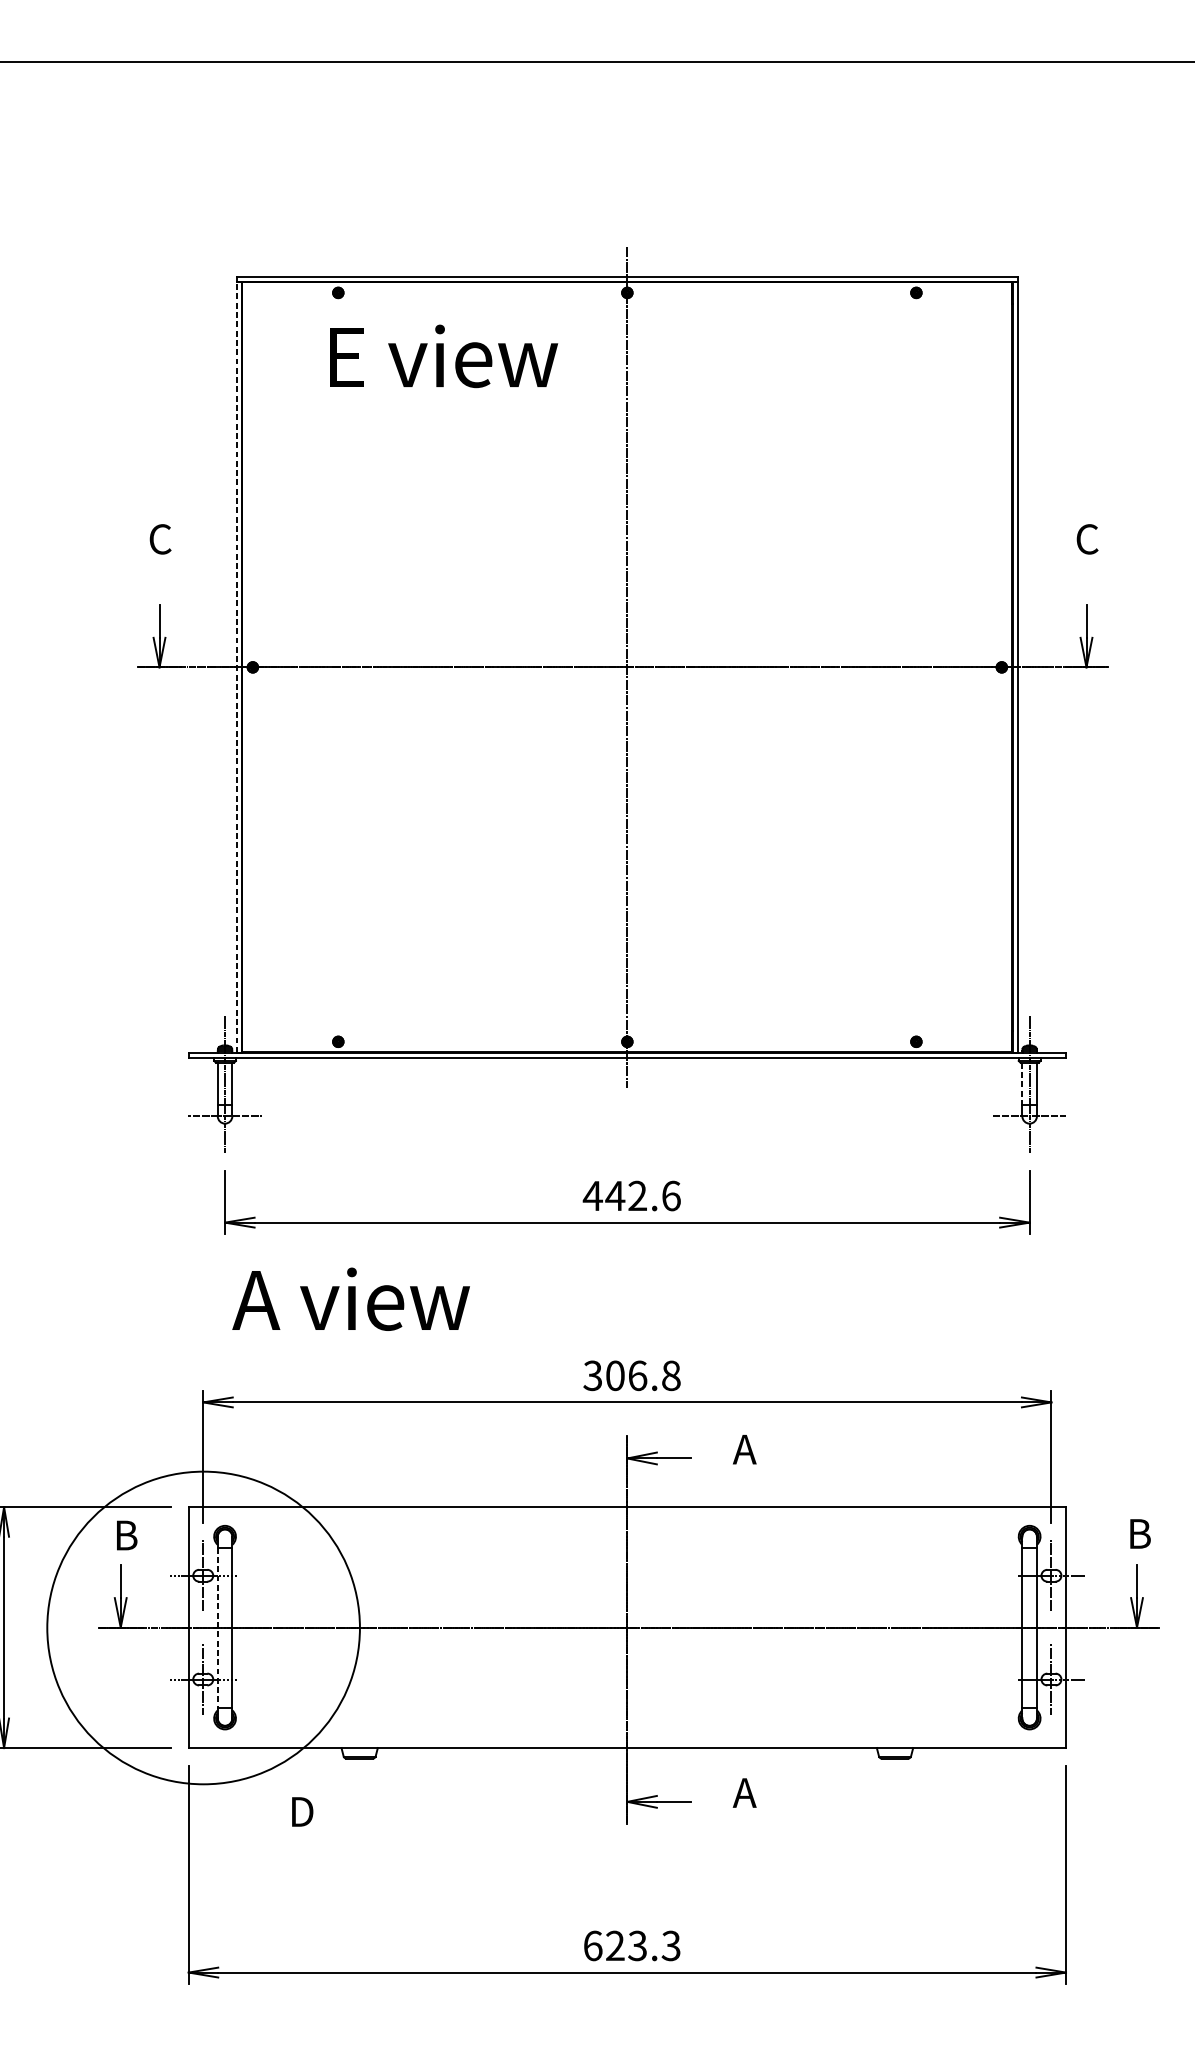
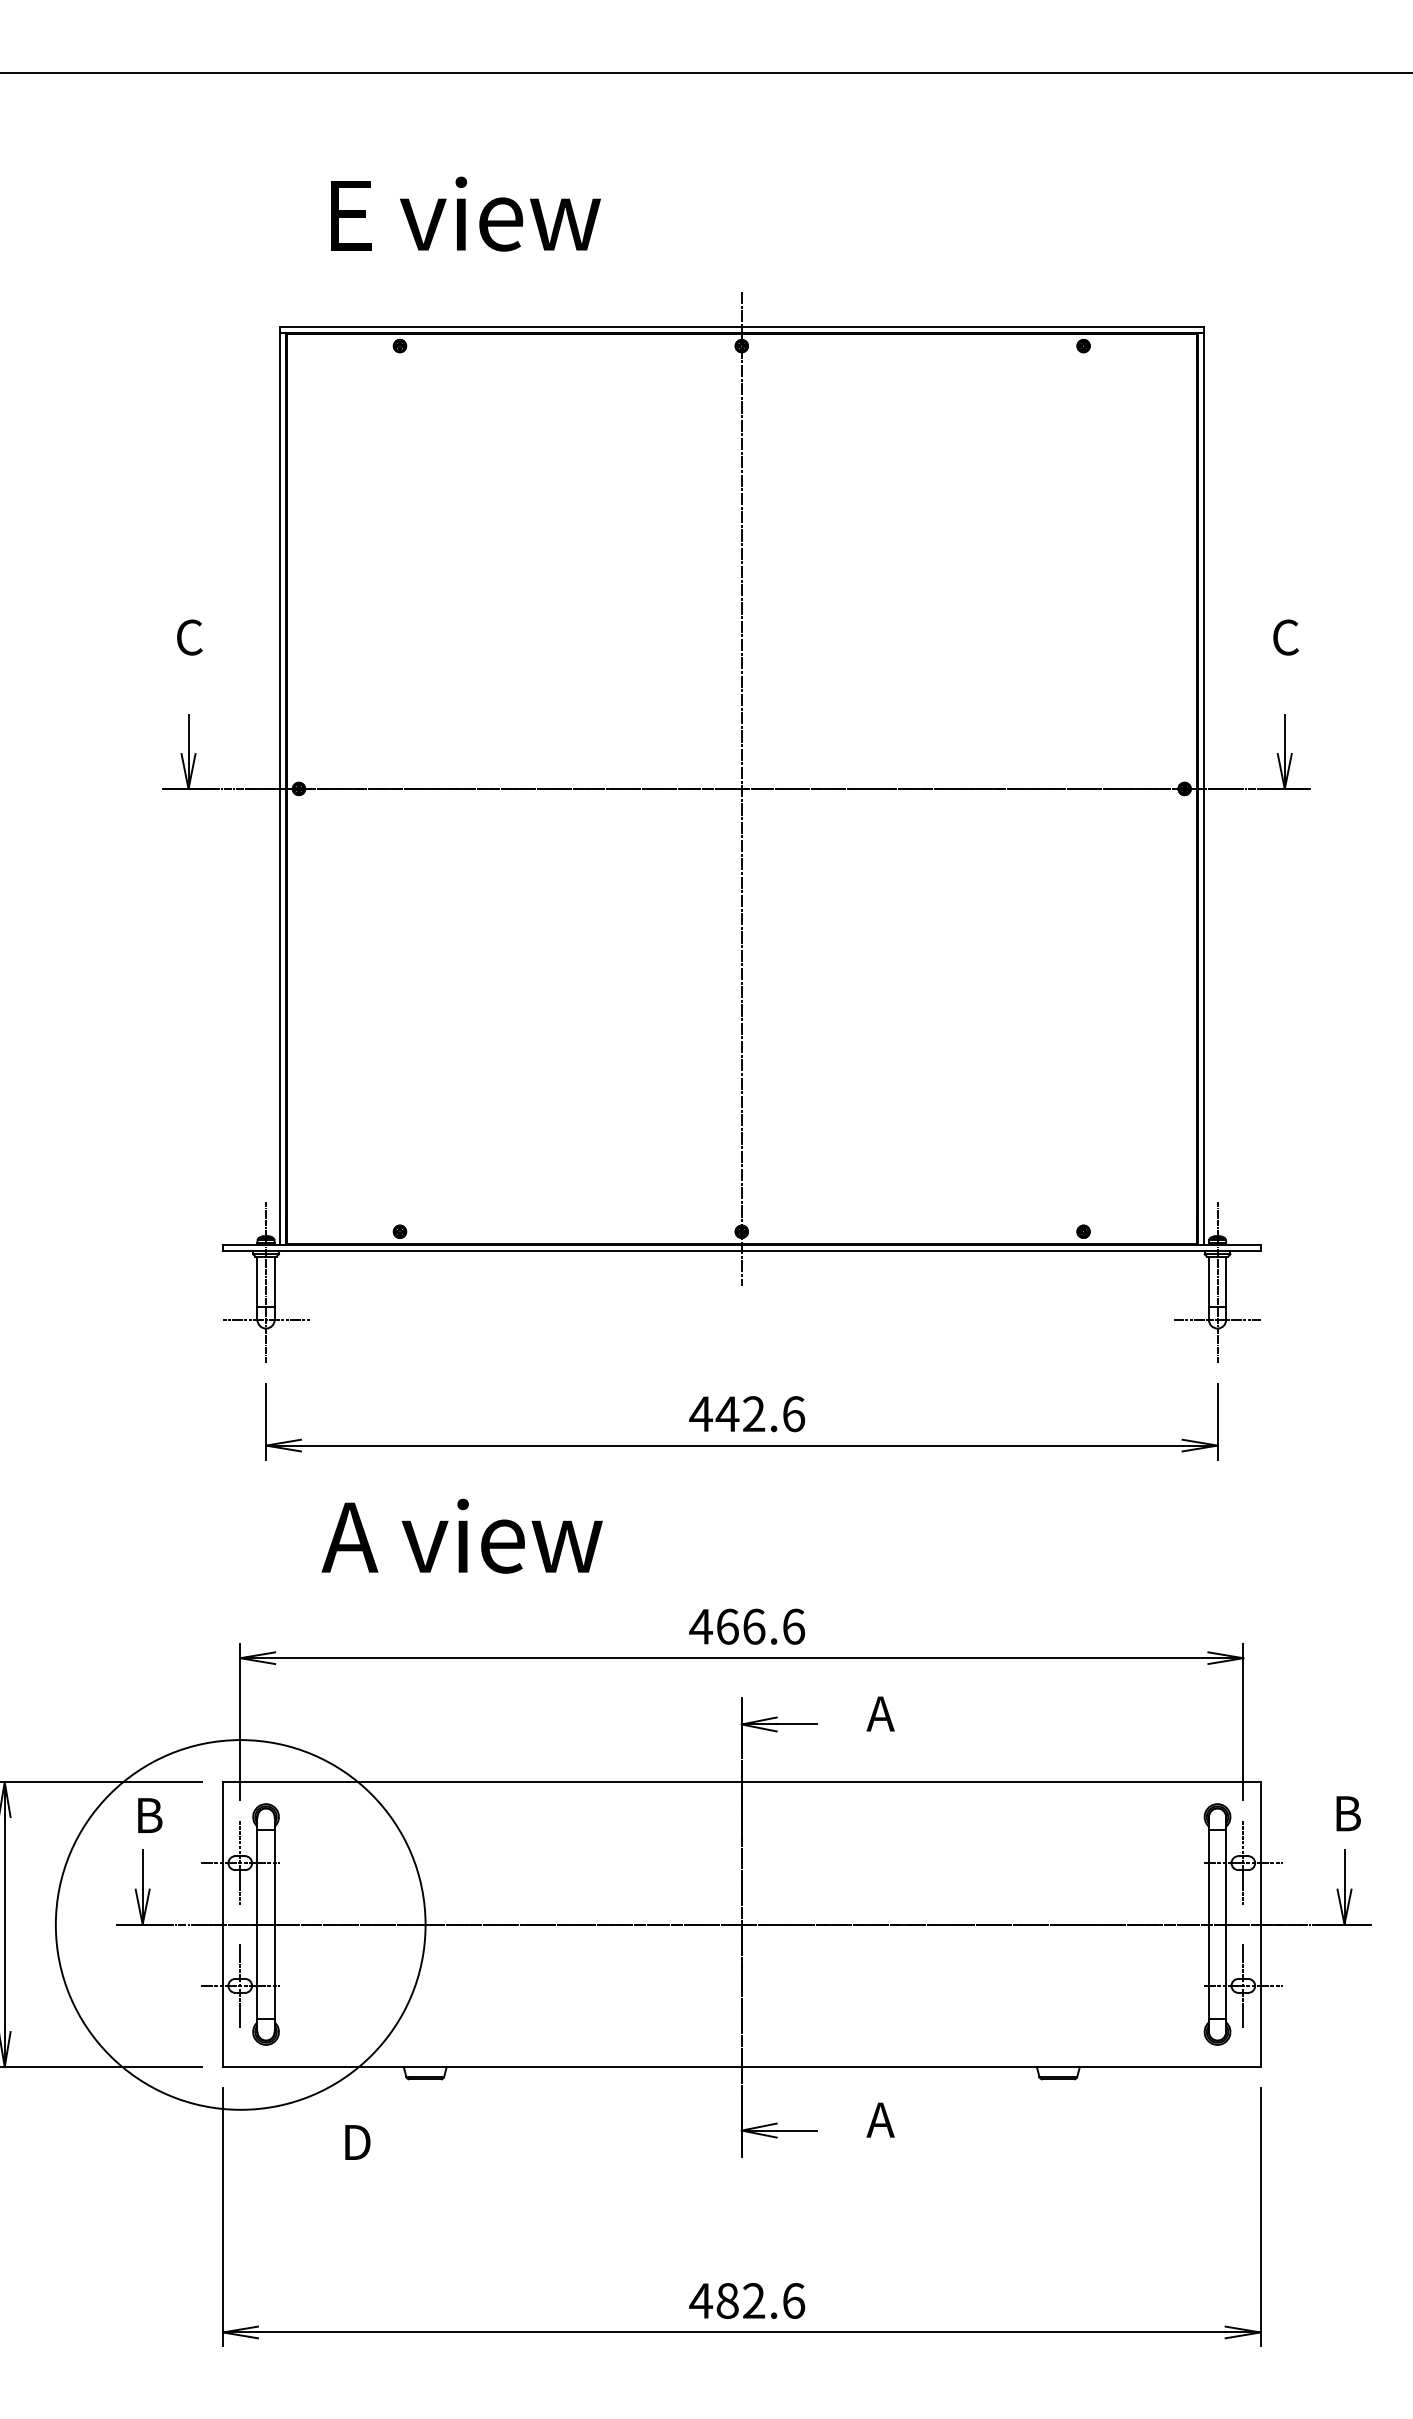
text: (443, 355) -> (465, 213), moved
line: (236, 667) -> (279, 788), dashed -> solid
line: (1021, 1084) -> (1208, 1282), dashed -> solid
text: (350, 1298) -> (461, 1535), moved
text: (632, 1375) -> (747, 1626), 306.8 -> 466.6
line: (217, 1627) -> (257, 1924), dashed -> solid
text: (632, 1945) -> (747, 2300), 623.3 -> 482.6

